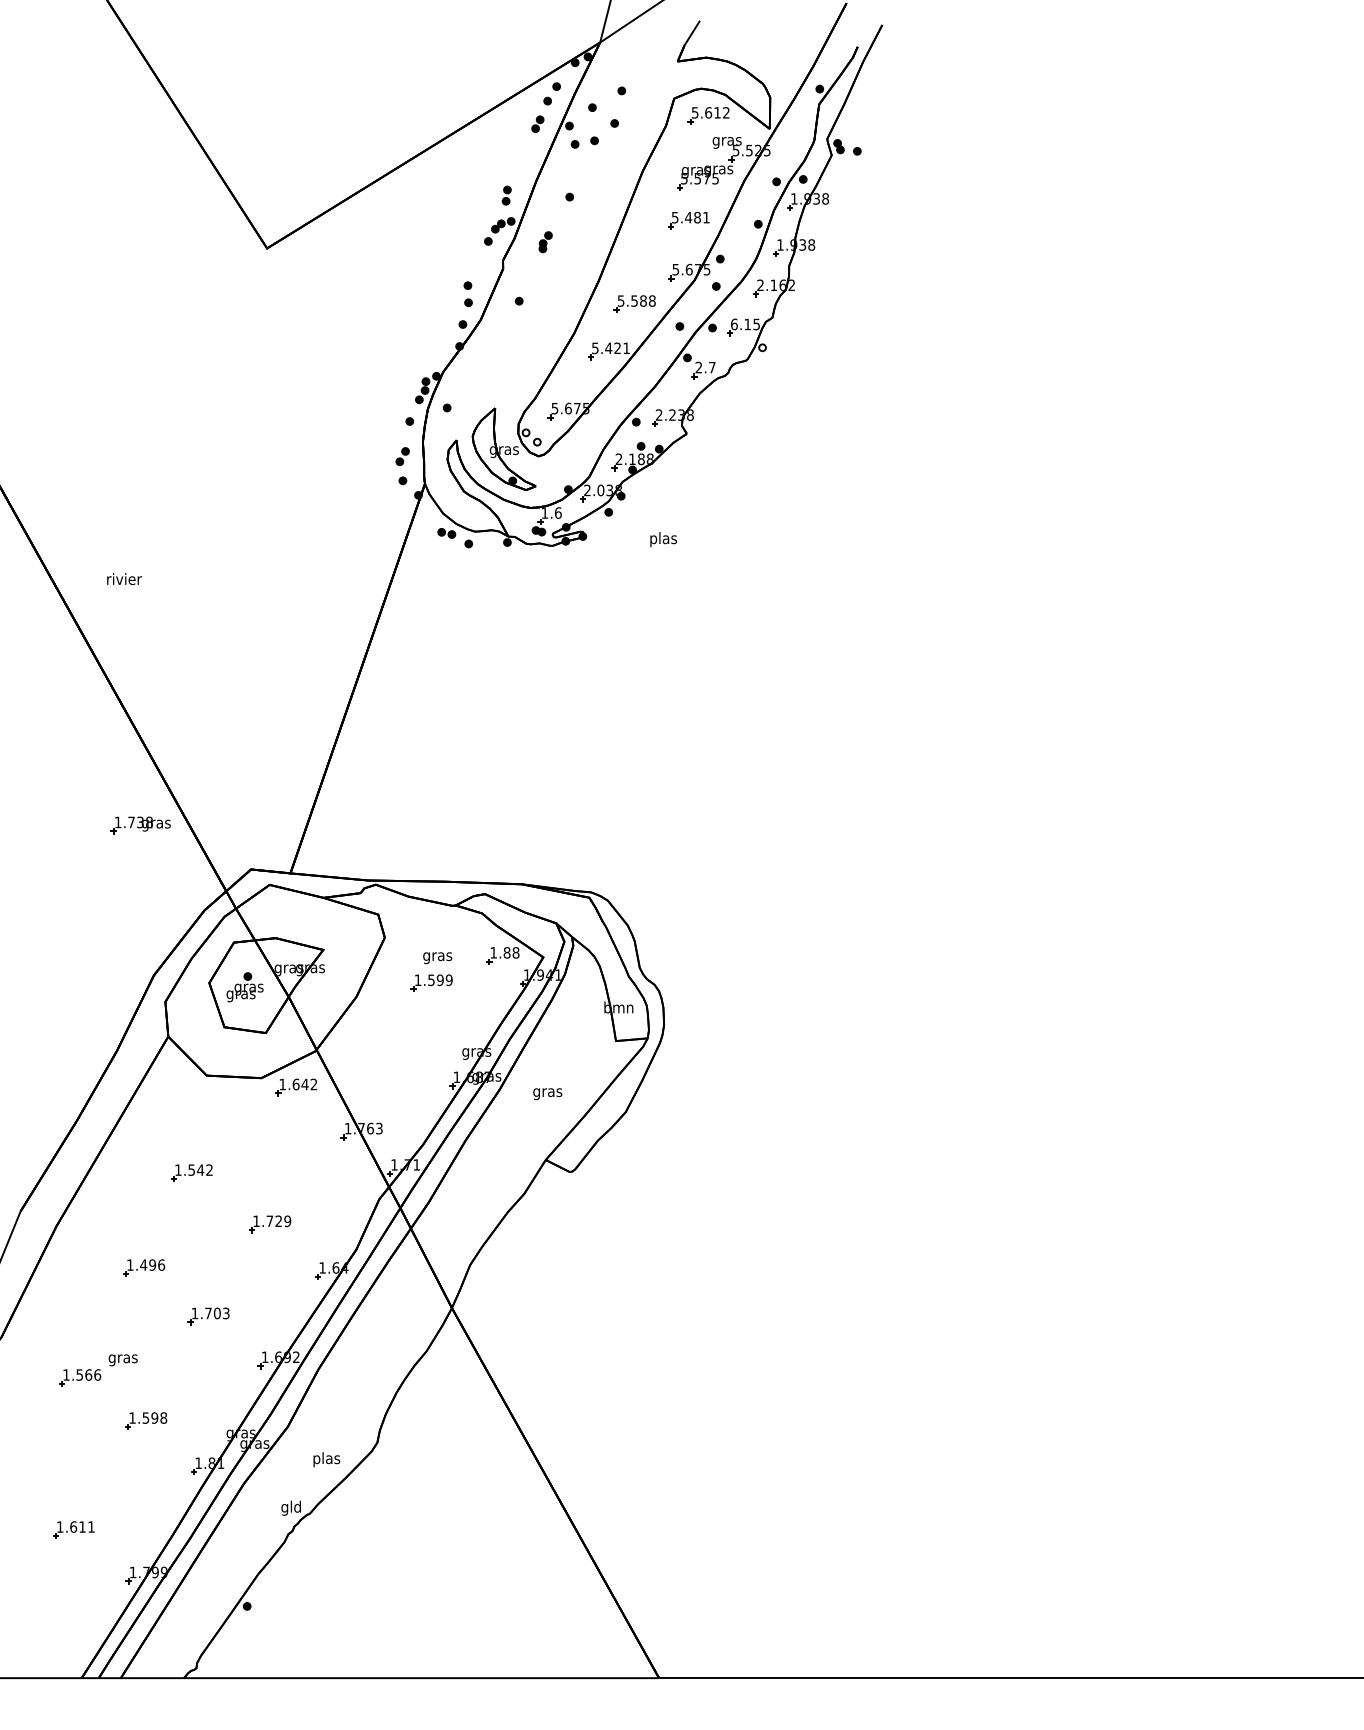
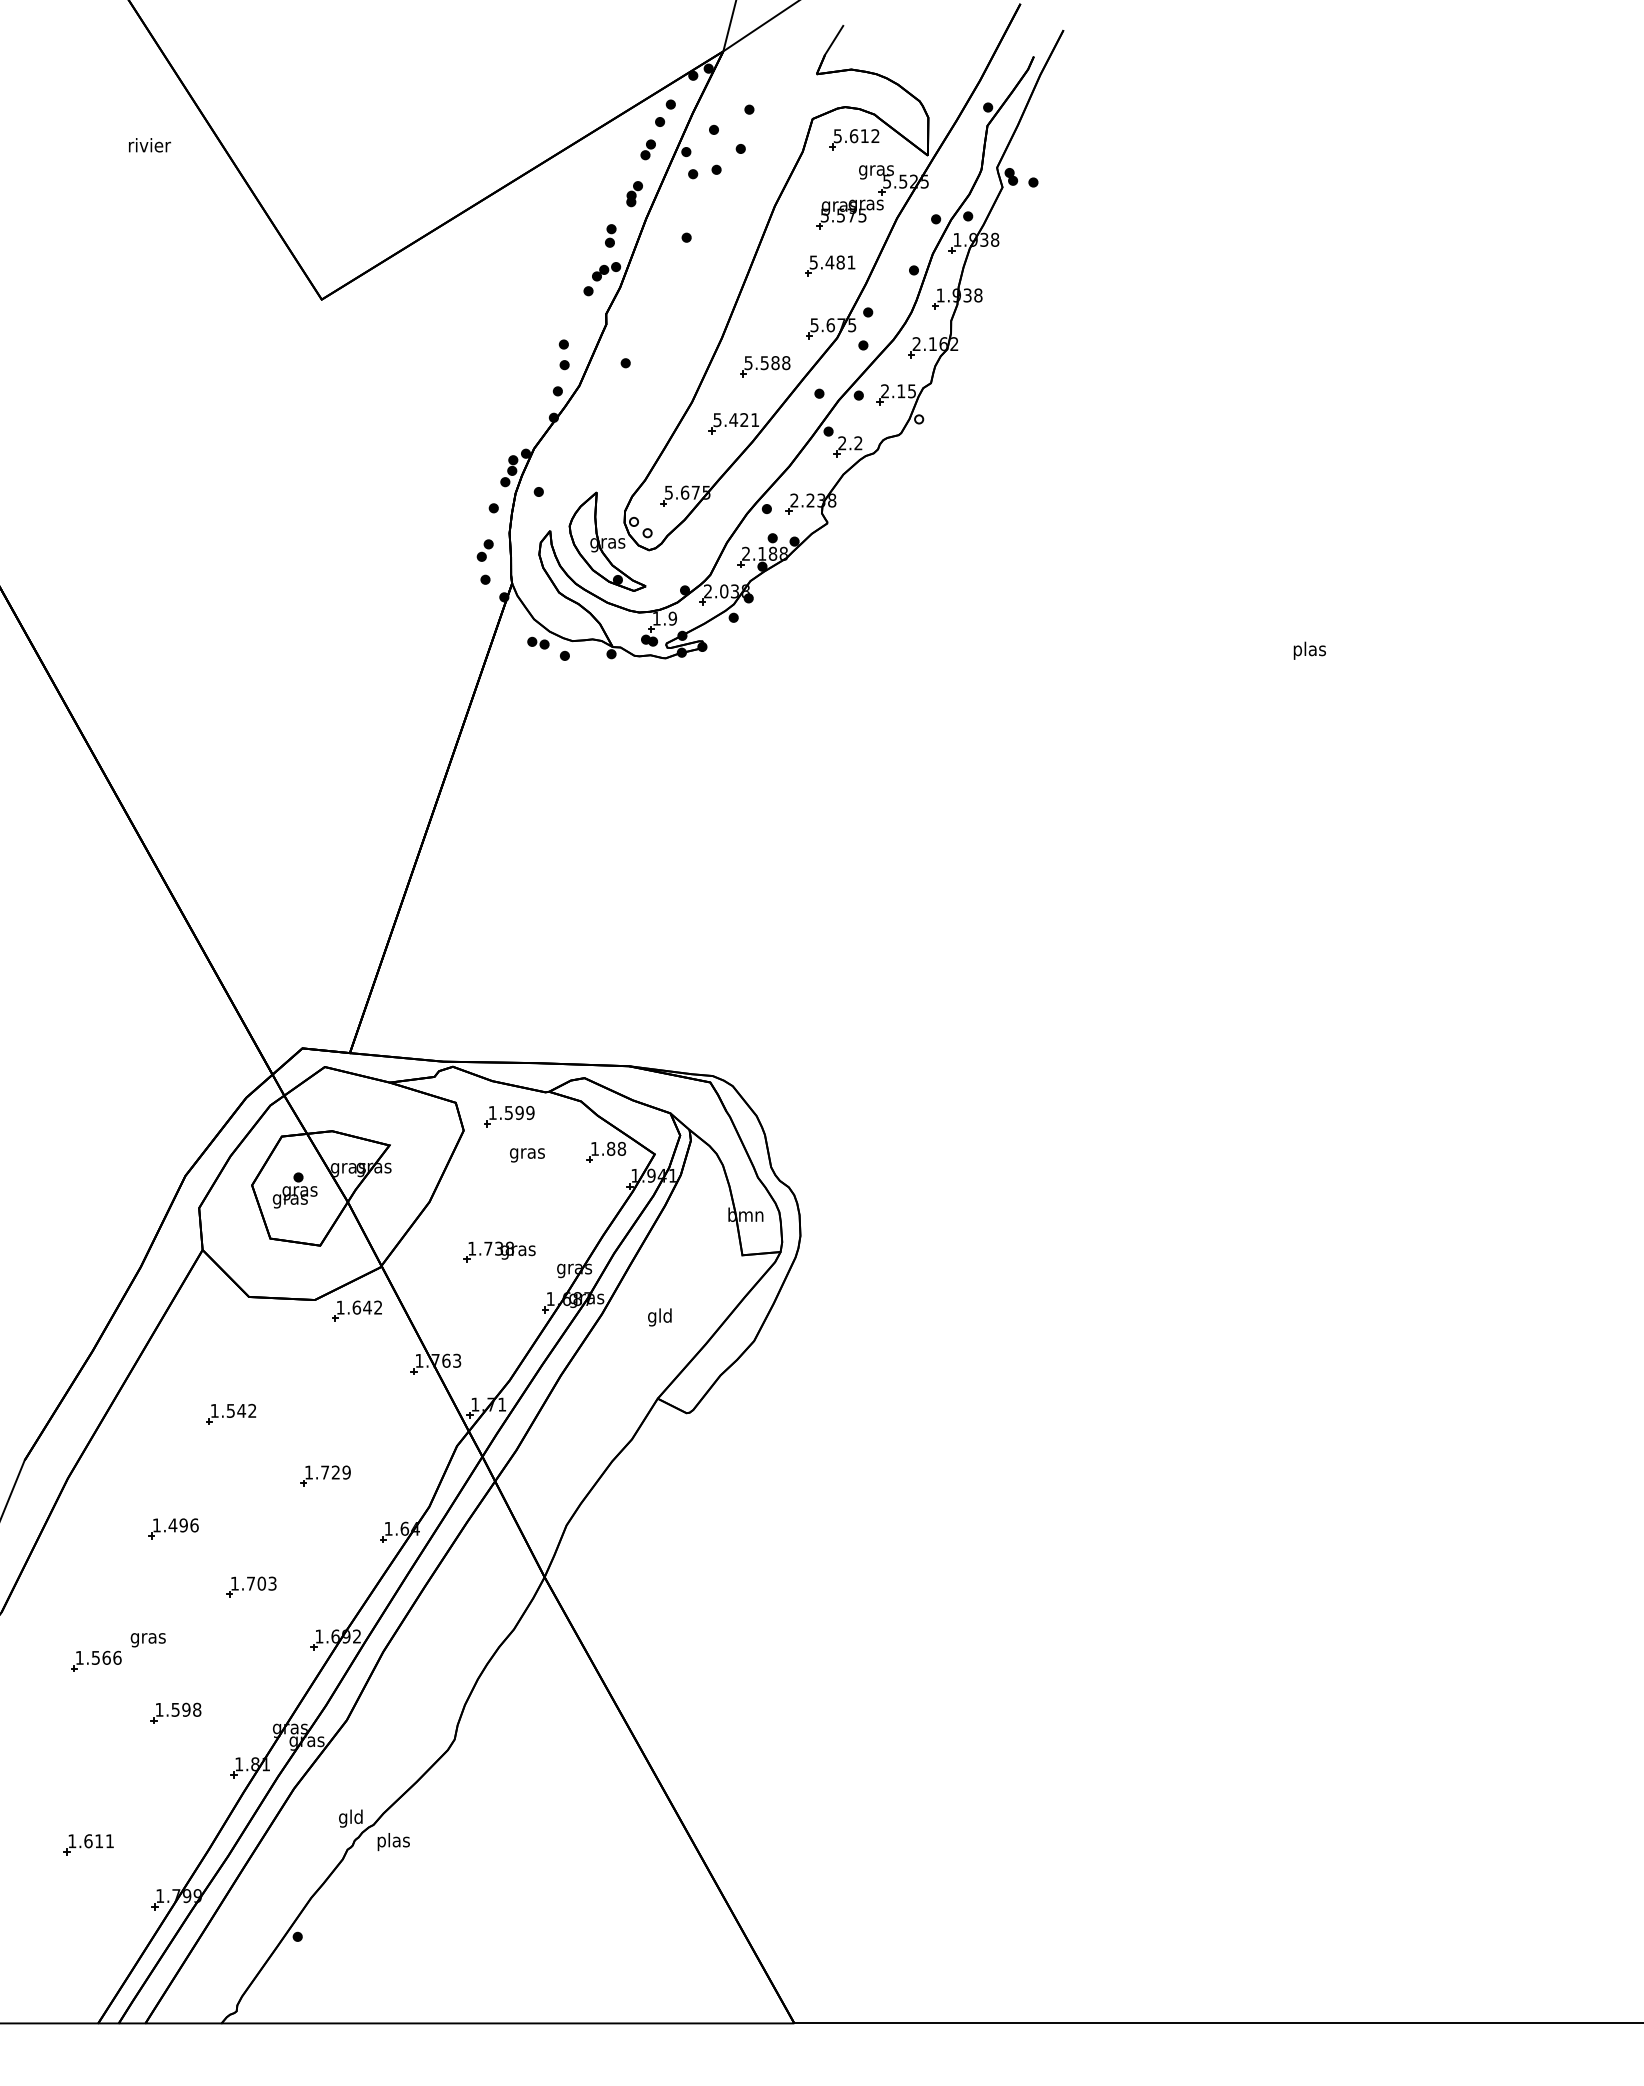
part: (545, 242) -> (634, 194), moved
text: (734, 324) -> (885, 391), 6.15 -> 2.15
text: (712, 367) -> (858, 443), 2.7 -> 2.2
text: (558, 512) -> (672, 618), 1.6 -> 1.9
text: (663, 539) -> (1309, 650), moved
text: (124, 579) -> (149, 145), moved
part: (140, 824) -> (499, 1251), moved
part: (431, 983) -> (509, 1116), moved
text: (547, 1092) -> (659, 1317), gras -> gld
text: (326, 1460) -> (393, 1842), moved

